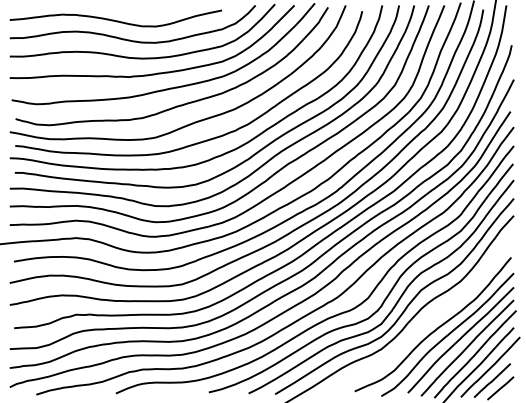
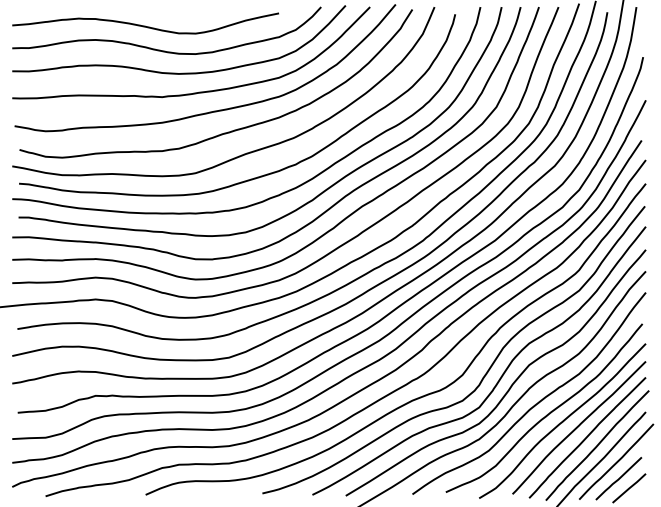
curve: (427, 319) -> (537, 401), added

